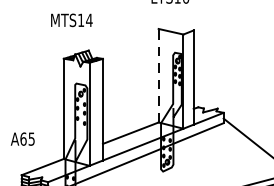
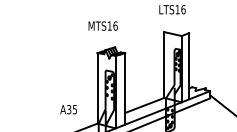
text: (89, 19) -> (115, 25), MTS14 -> MTS16
line: (158, 76) -> (164, 65), dashed -> solid
text: (23, 138) -> (69, 109), A65 -> A35

